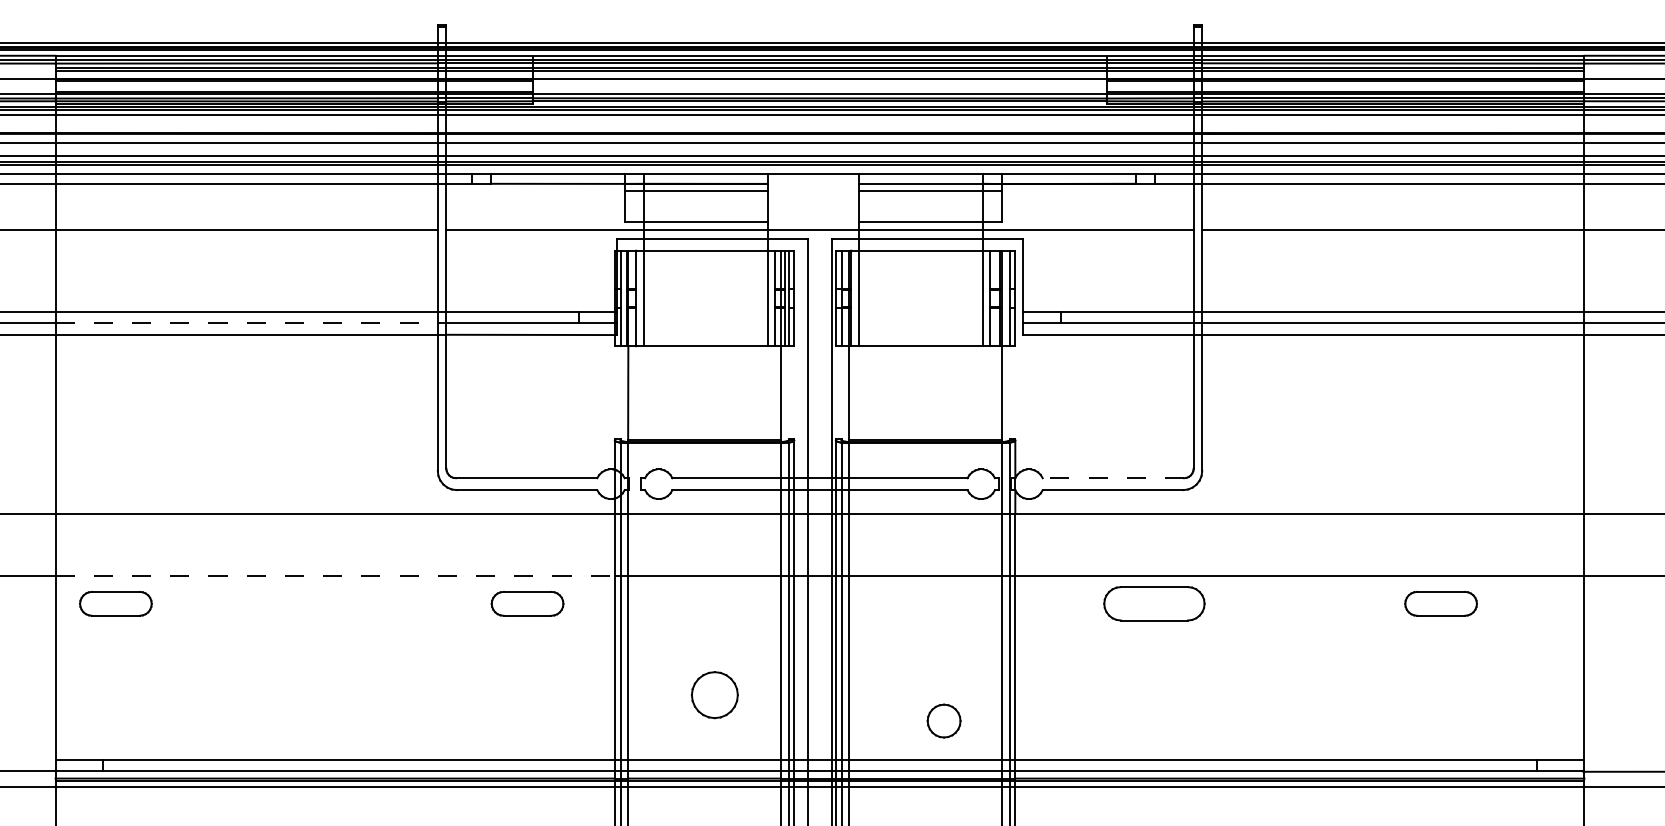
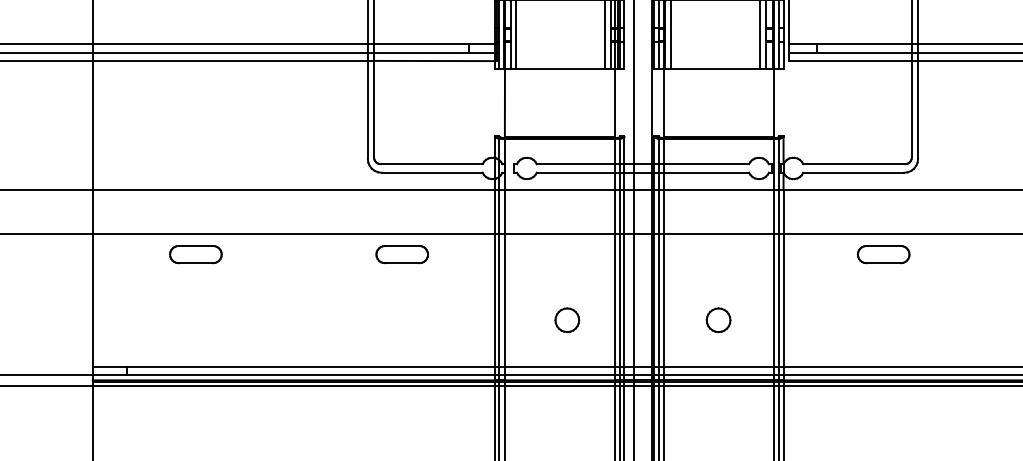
line: (247, 323) -> (230, 52), dashed -> solid
line: (1113, 478) -> (854, 164), dashed -> solid
line: (335, 575) -> (294, 234), dashed -> solid
part: (115, 603) -> (195, 254), moved
part: (527, 603) -> (402, 254), moved
part: (1154, 603) -> (883, 254), size x0.71
part: (714, 694) -> (567, 319), size x0.71
part: (943, 720) -> (718, 319), moved

